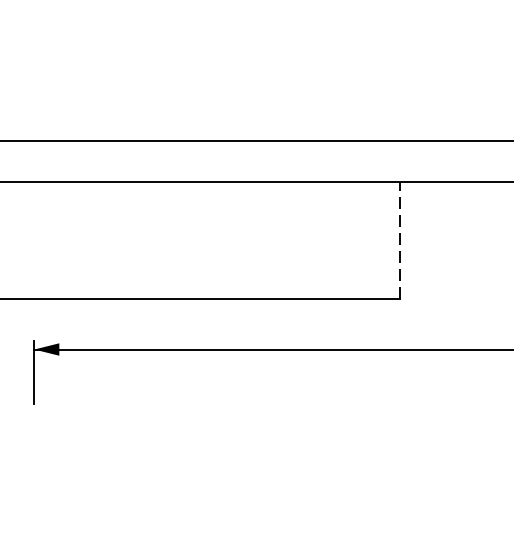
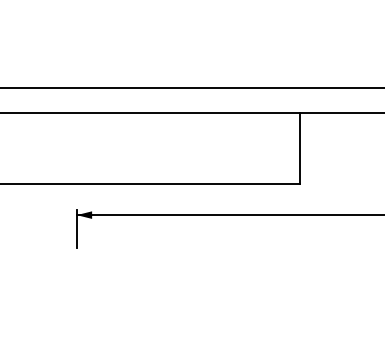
line: (399, 240) -> (299, 148), dashed -> solid

